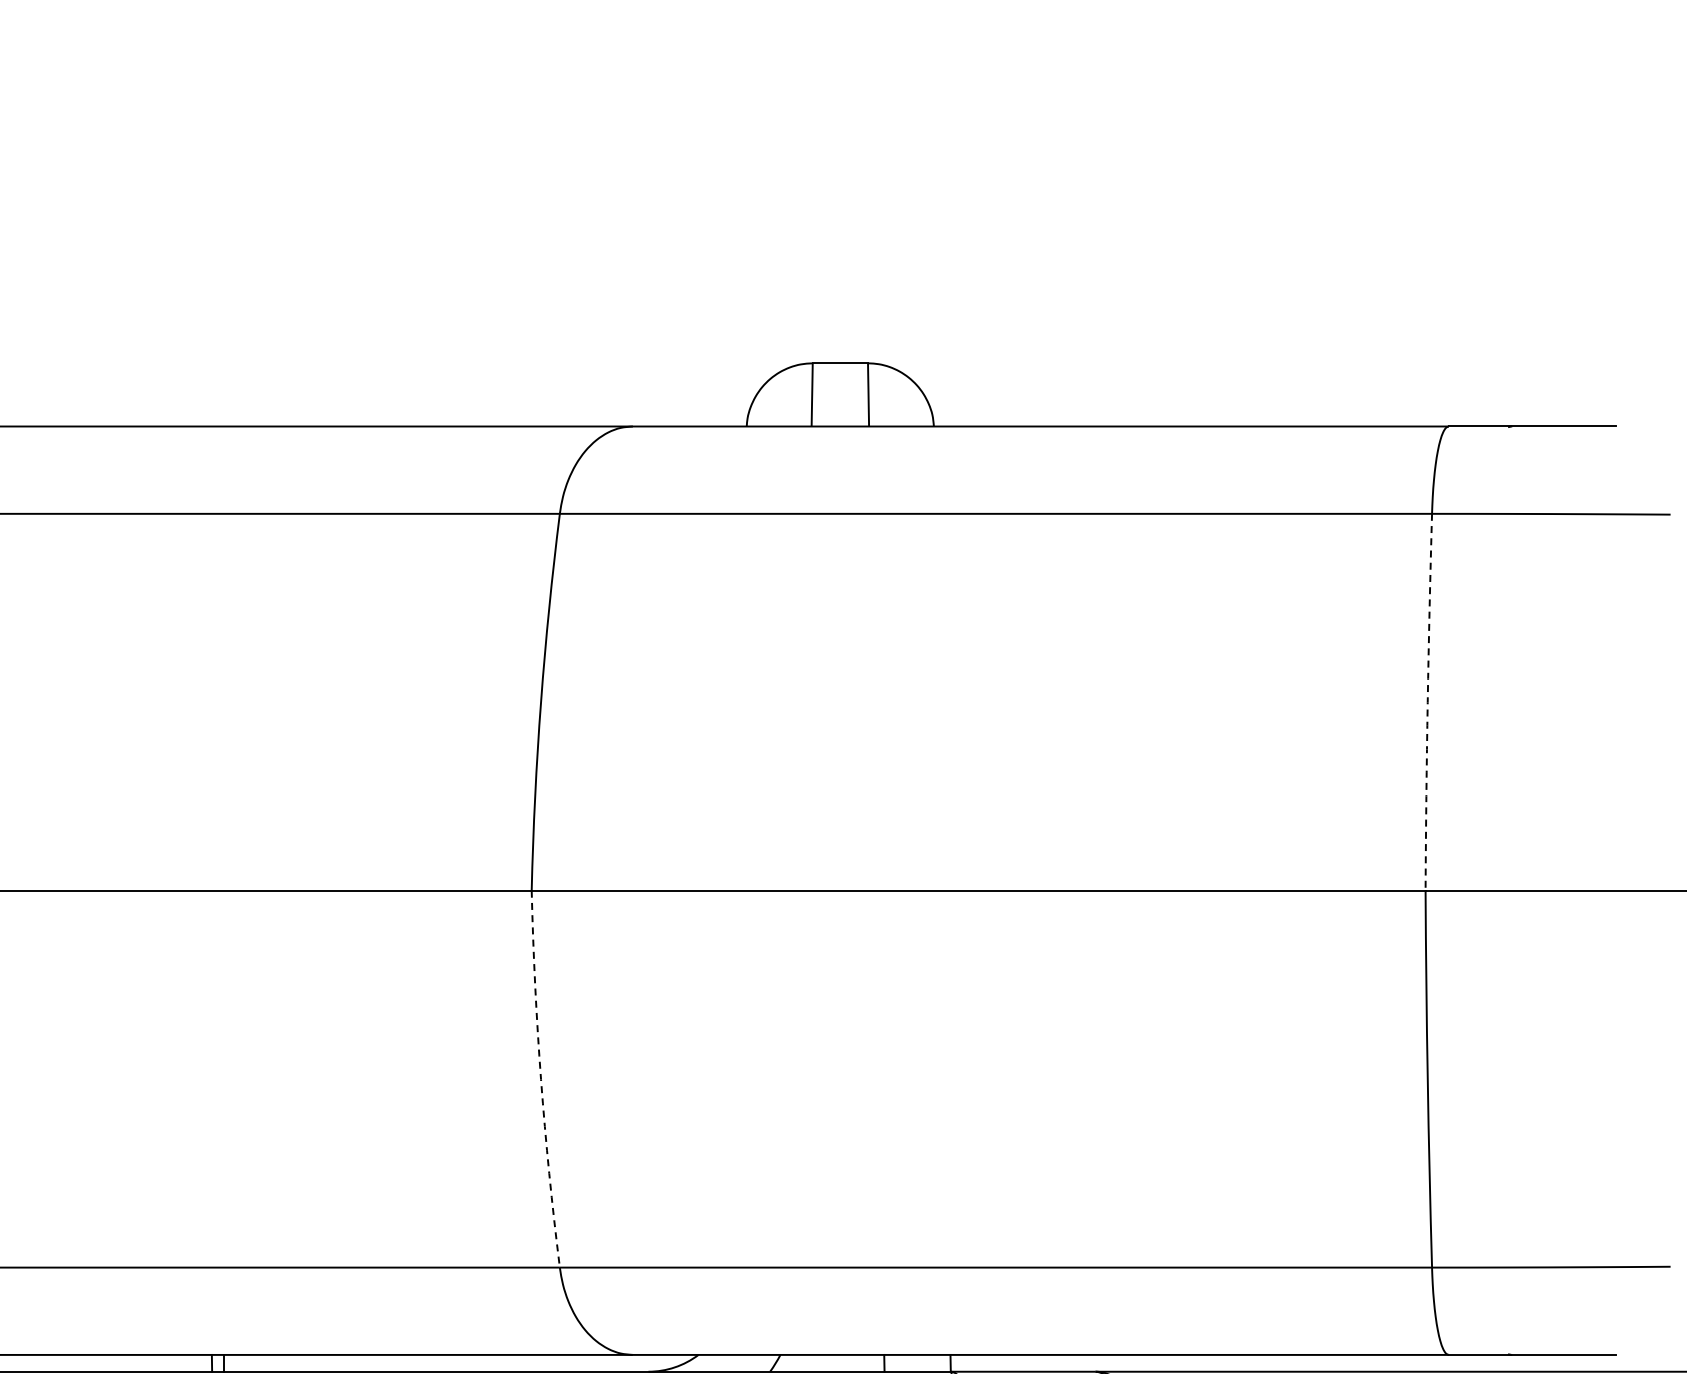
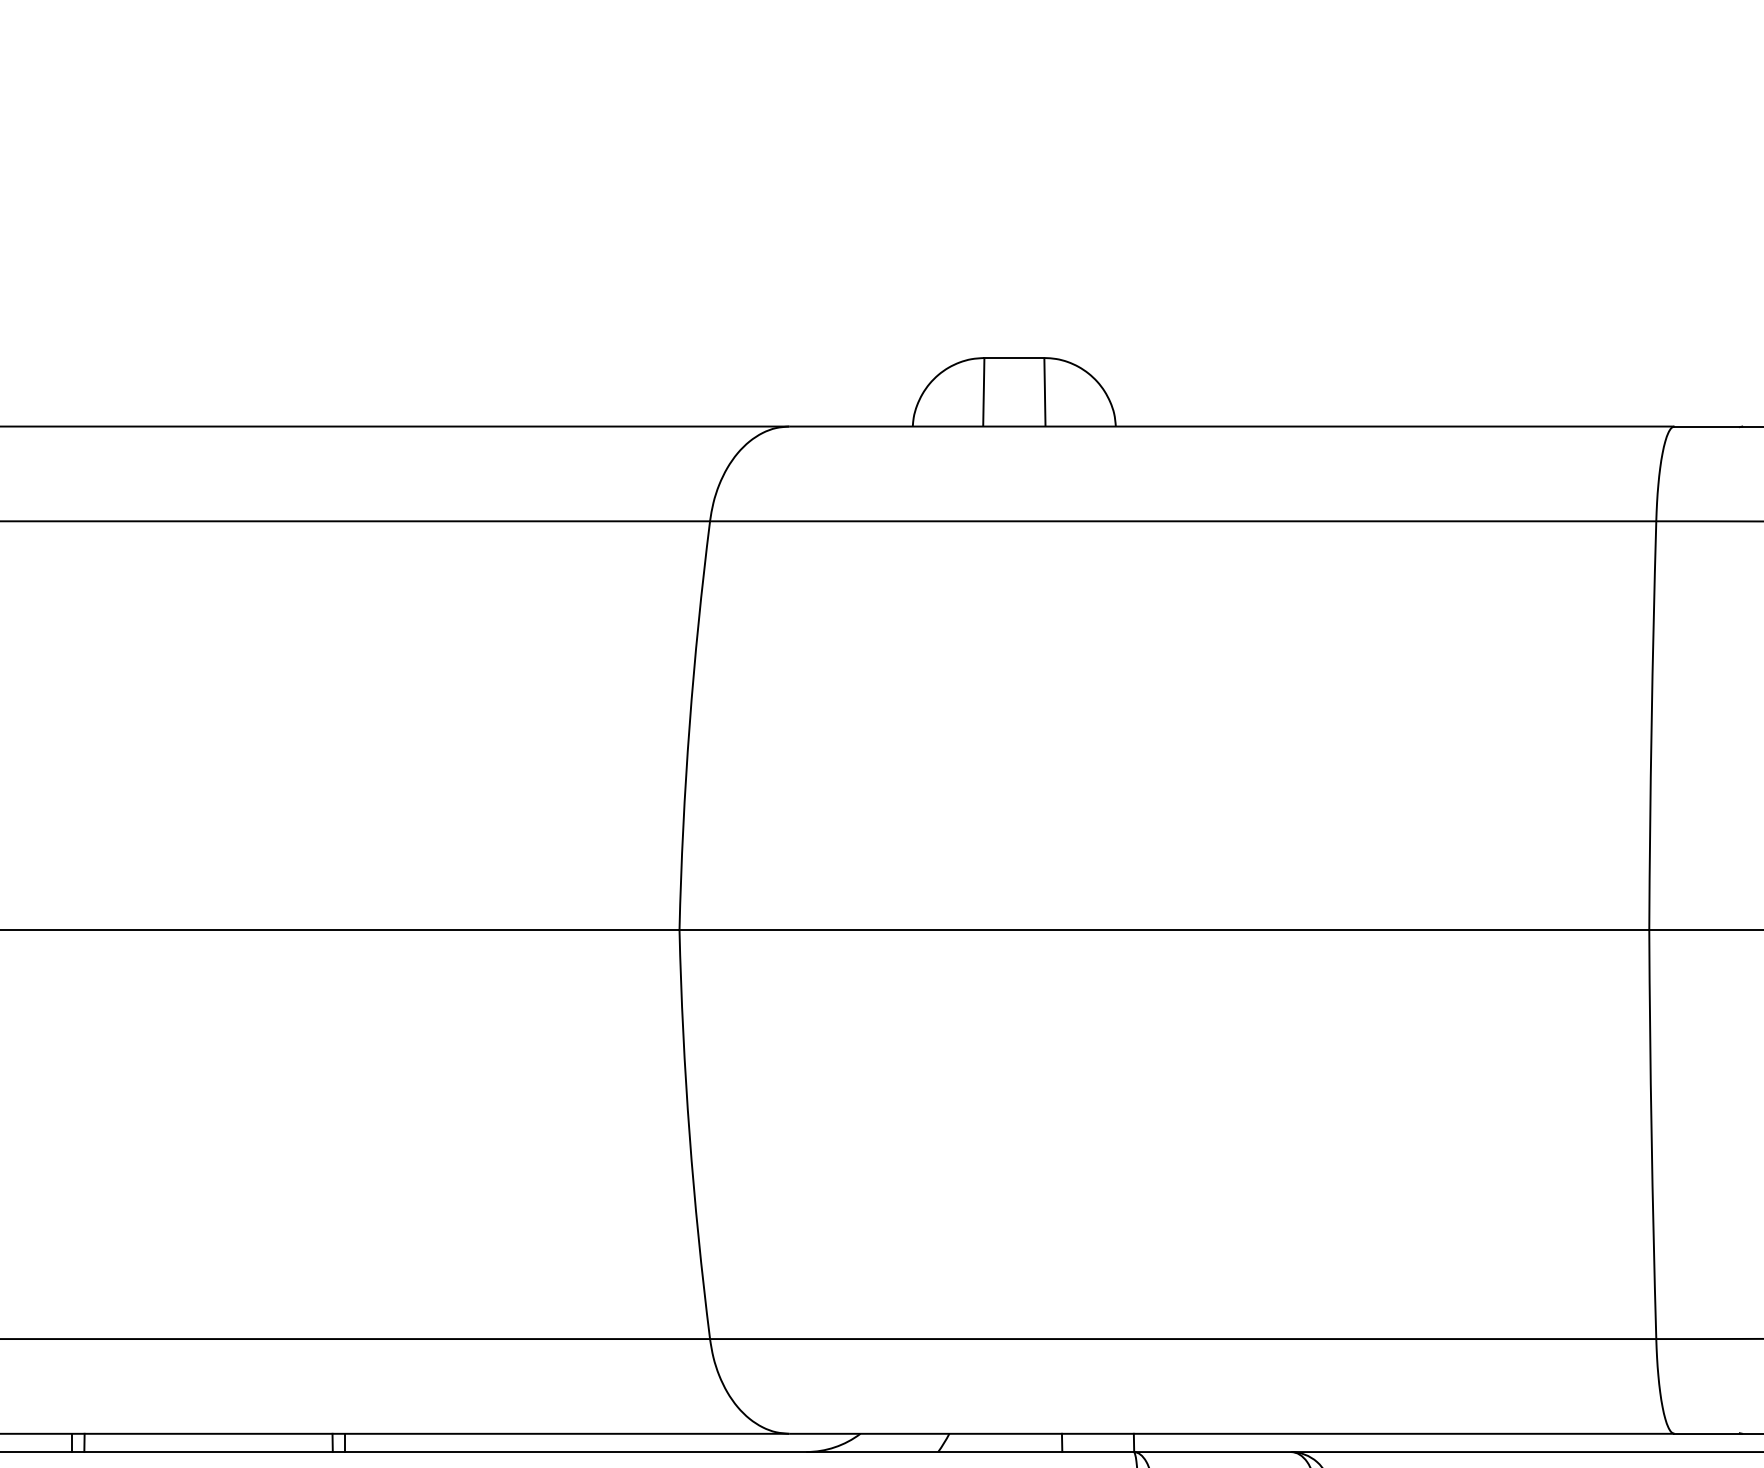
arc: (1427, 702) -> (1651, 725), dashed -> solid
arc: (541, 1079) -> (690, 1134), dashed -> solid

